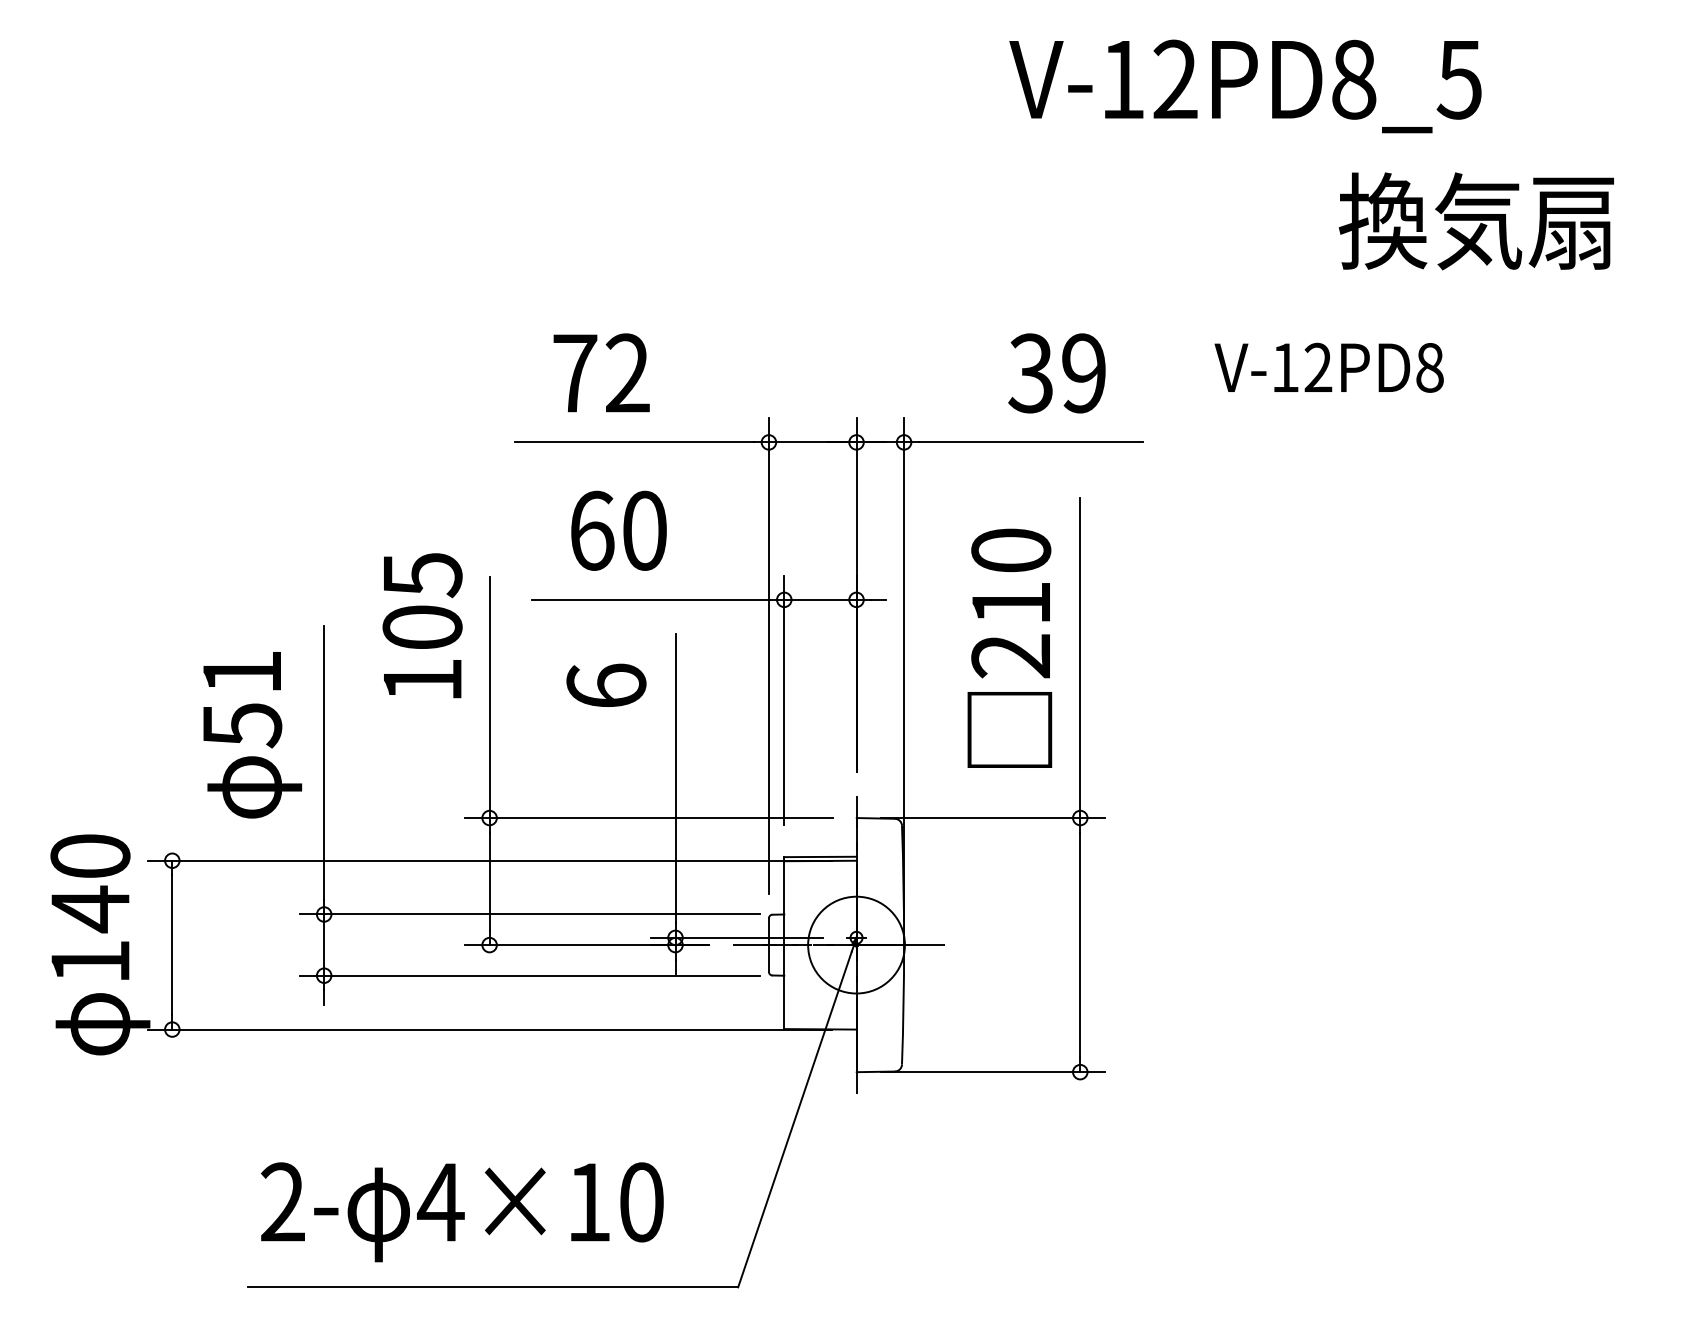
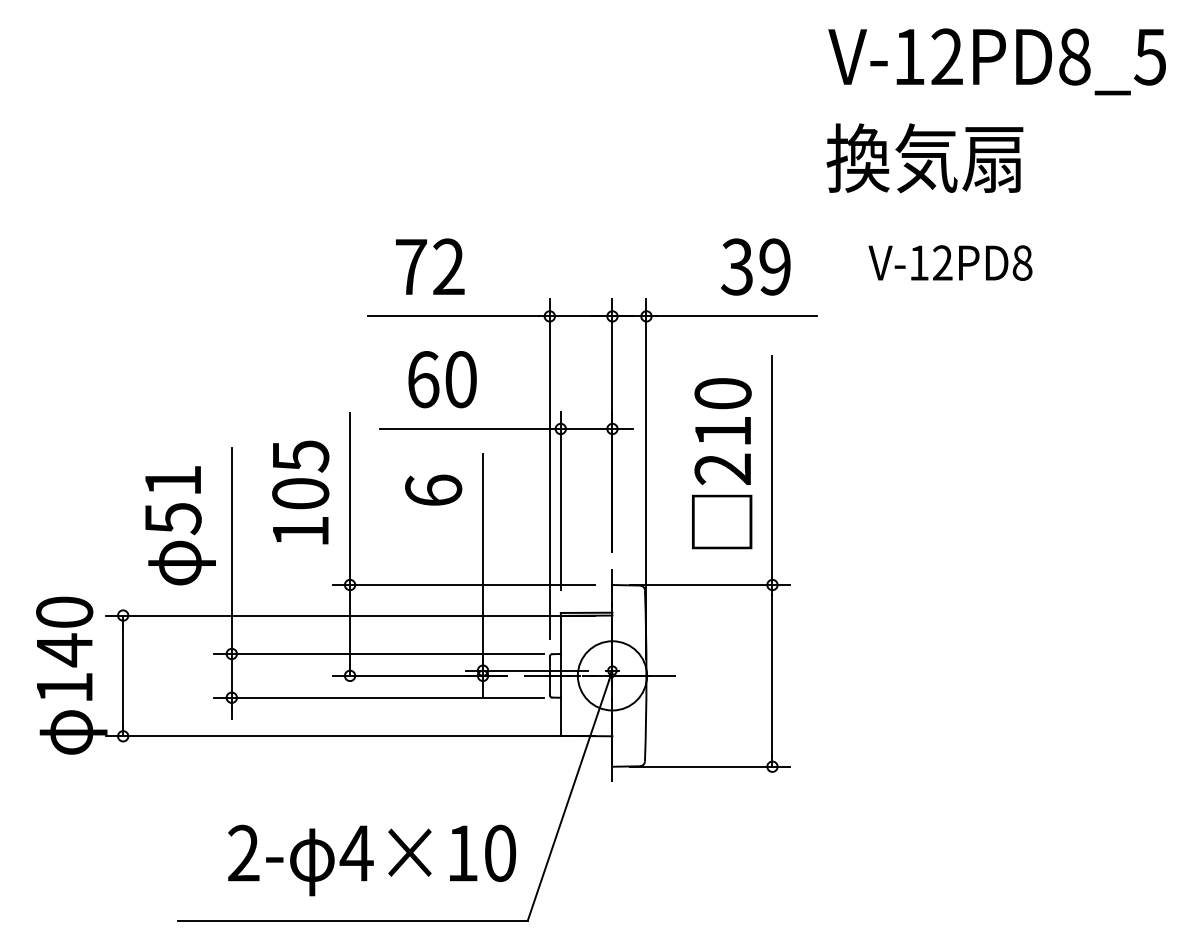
text: (1245, 86) -> (997, 61), moved
text: (1475, 221) -> (924, 158), moved
text: (422, 625) -> (300, 492), moved
text: (462, 1212) -> (372, 860), moved

